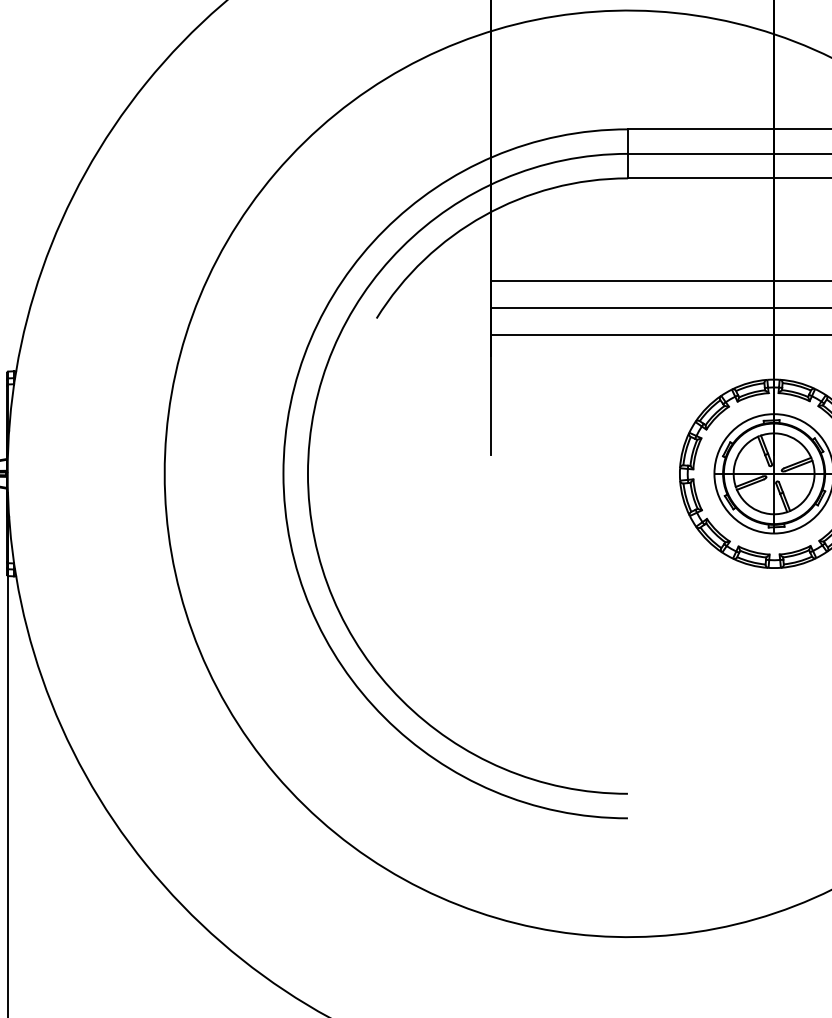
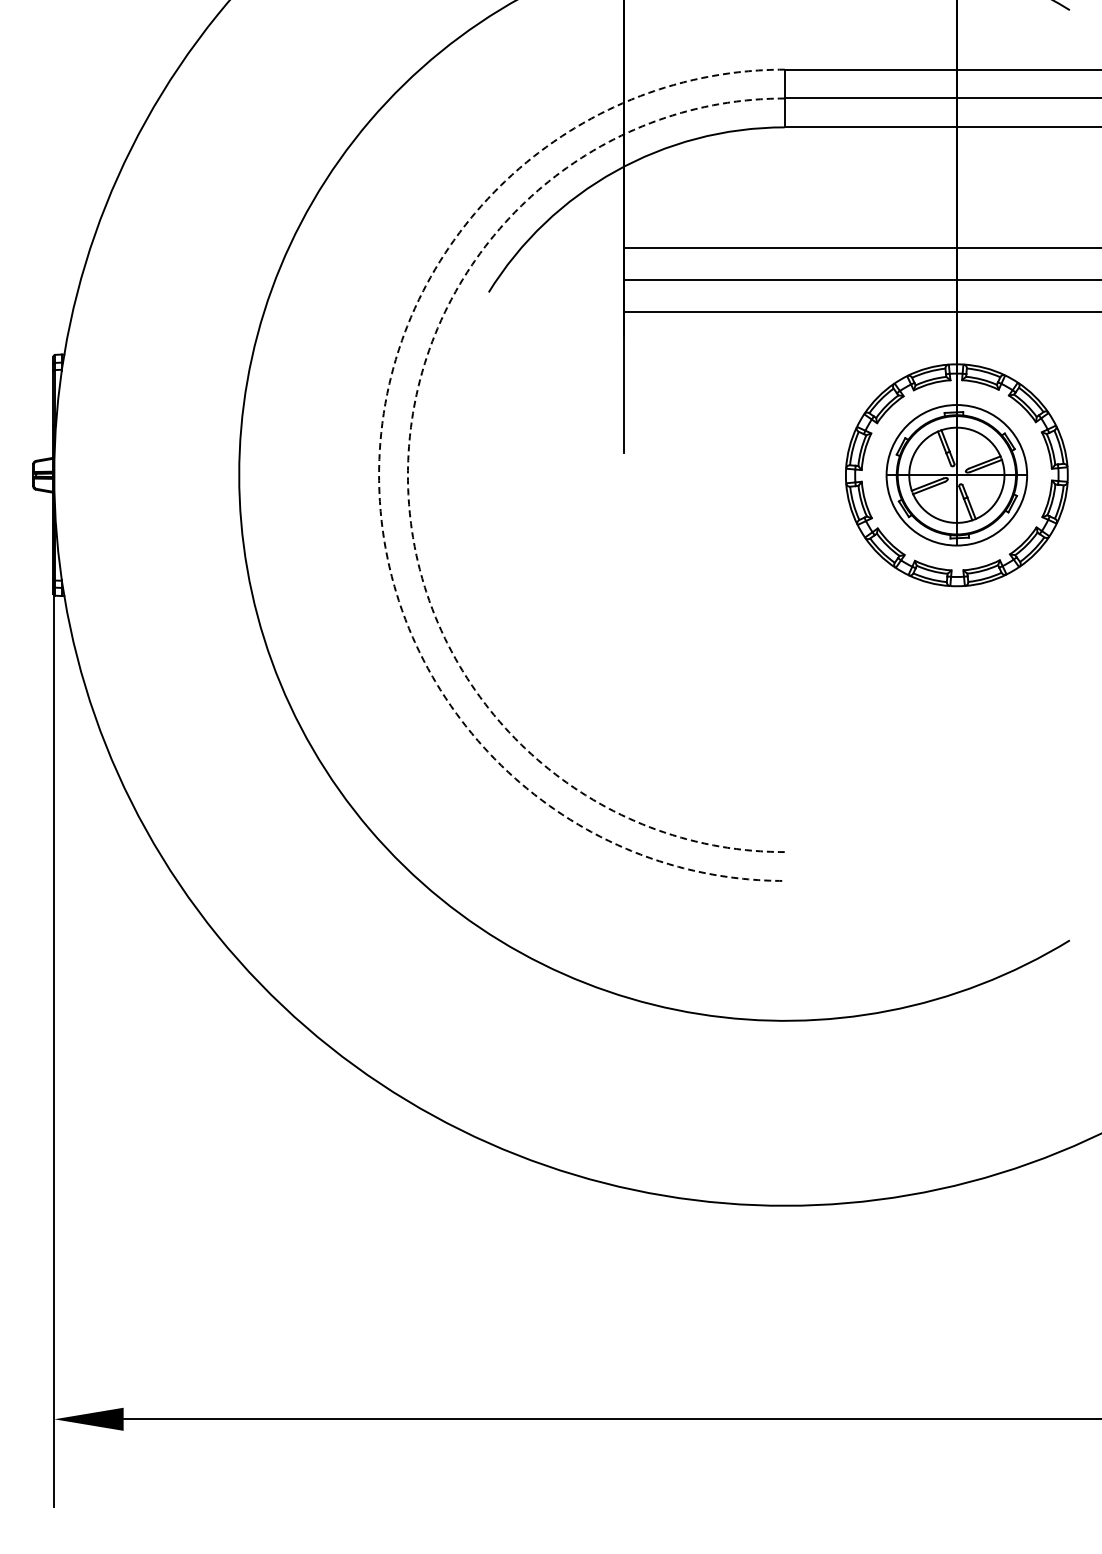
arc: (283, 474) -> (379, 475), solid -> dashed
arc: (307, 474) -> (407, 475), solid -> dashed

